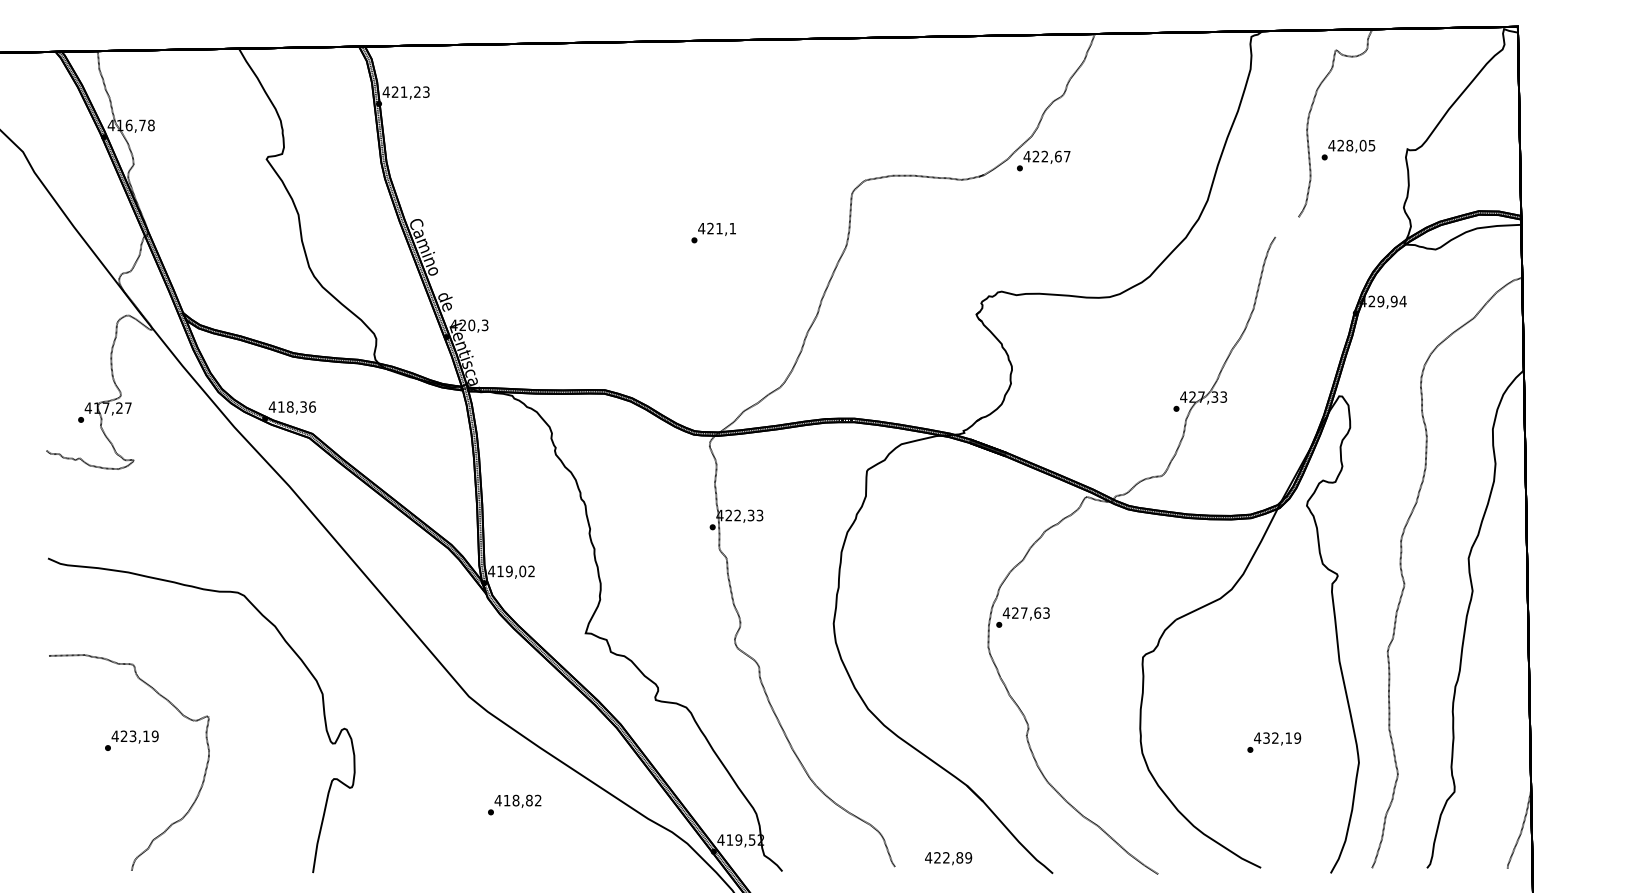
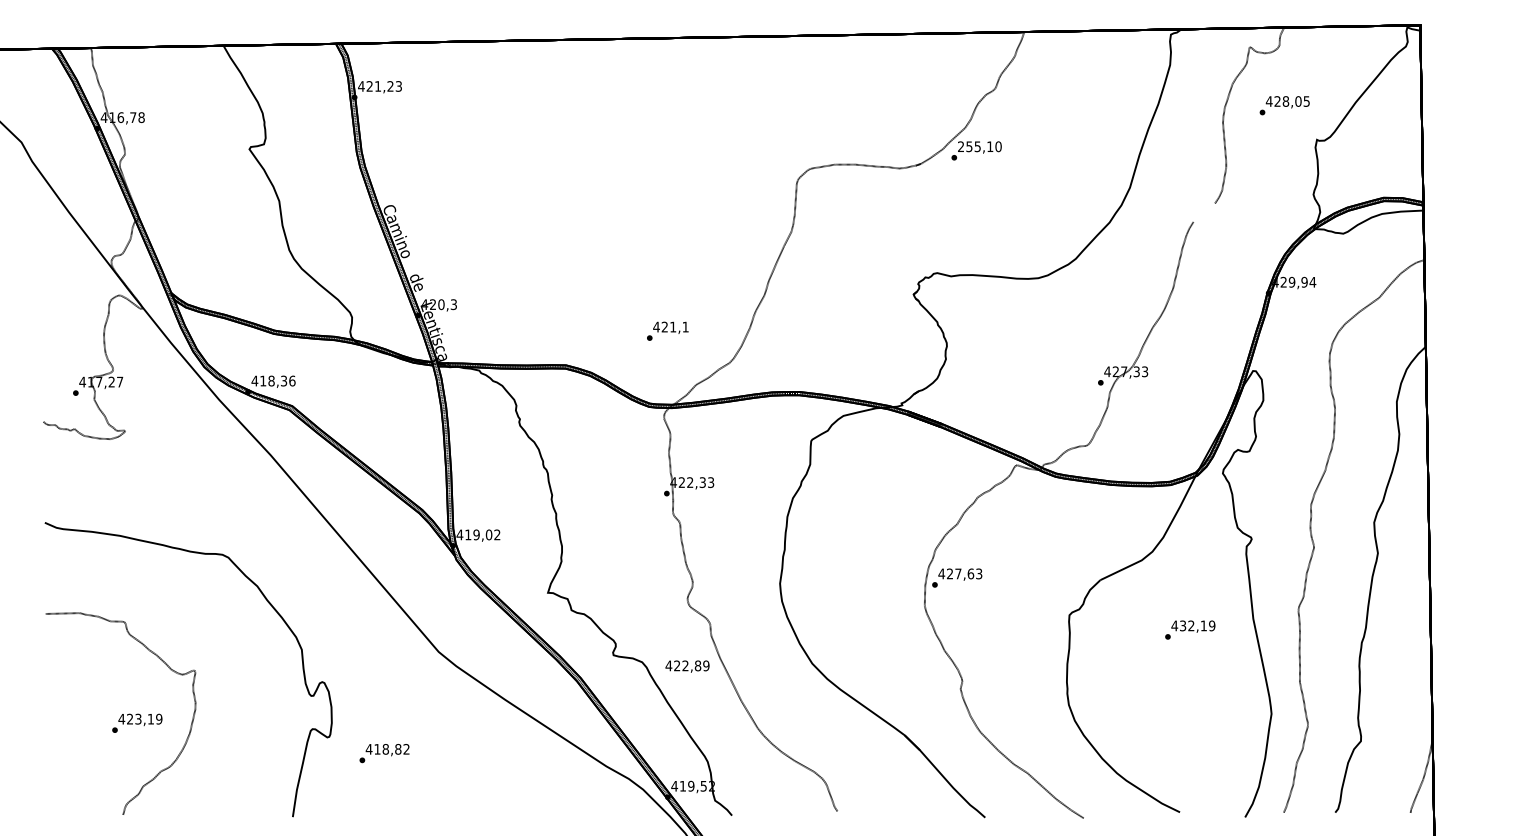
text: (1348, 149) -> (1284, 105), moved
text: (1046, 156) -> (979, 146), 422,67 -> 255,10
text: (713, 232) -> (667, 330), moved
text: (132, 739) -> (137, 722), moved
text: (1274, 741) -> (1190, 629), moved
text: (514, 805) -> (384, 753), moved
text: (948, 858) -> (687, 666), moved

